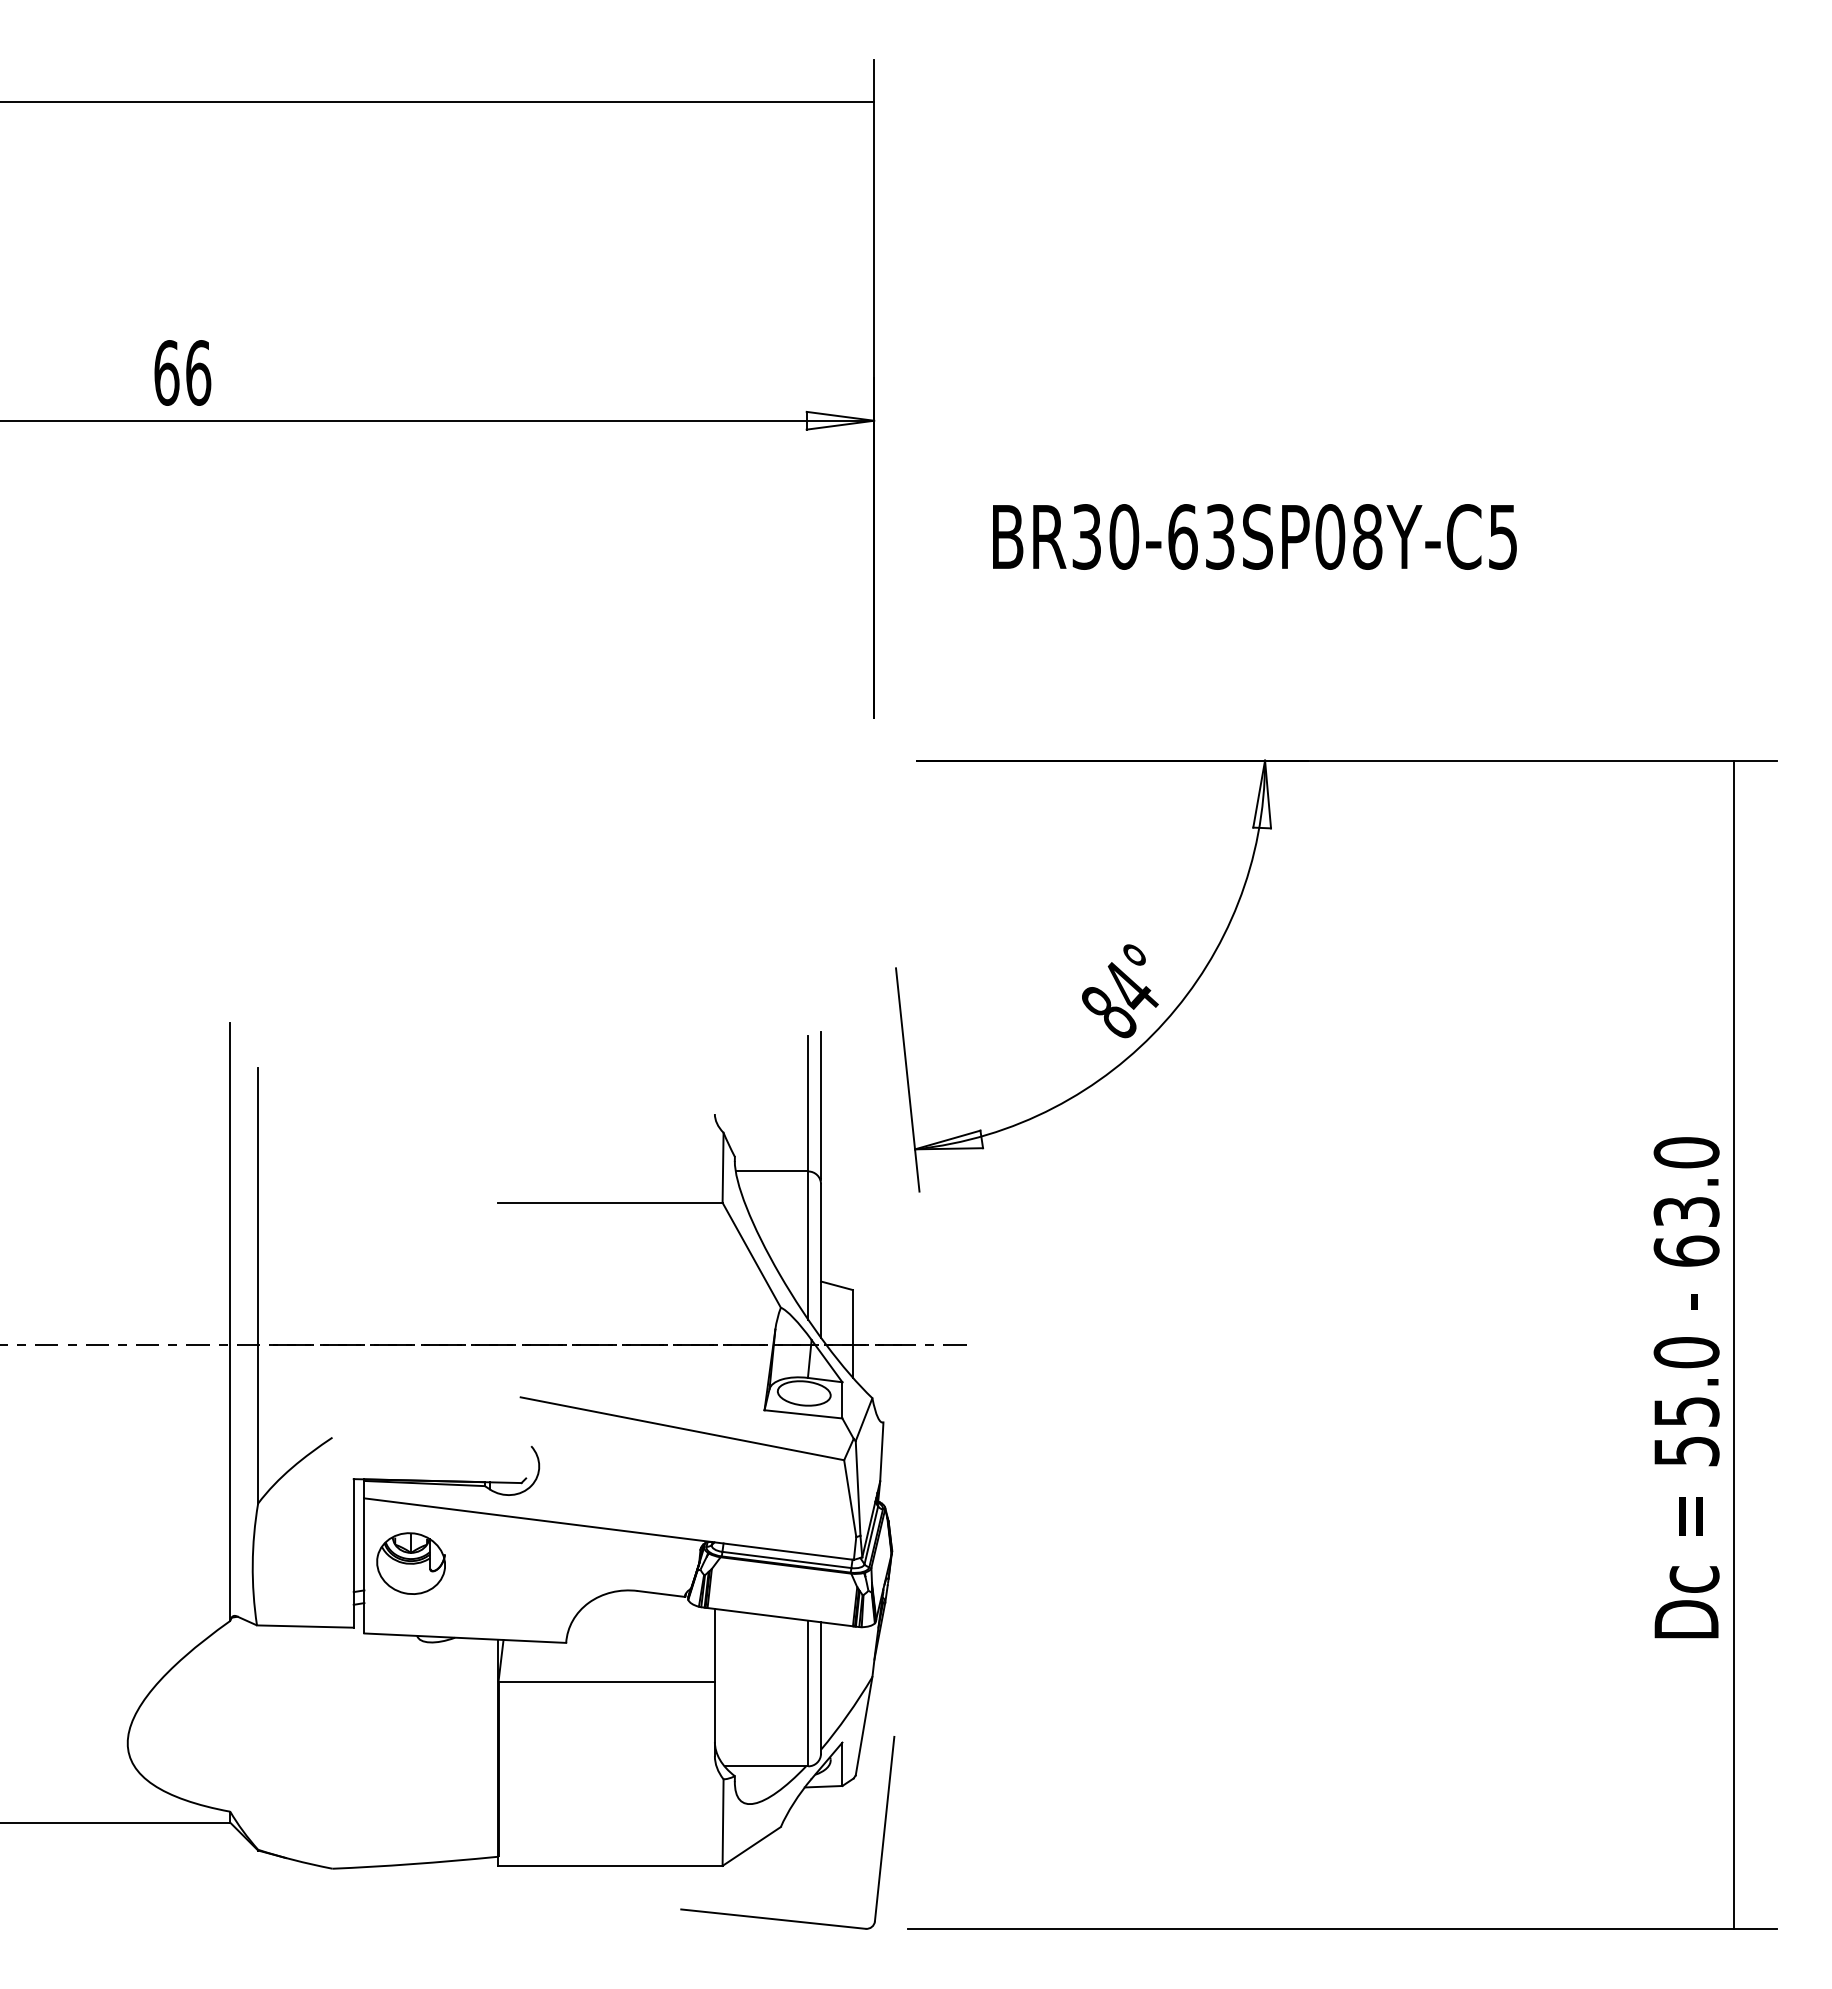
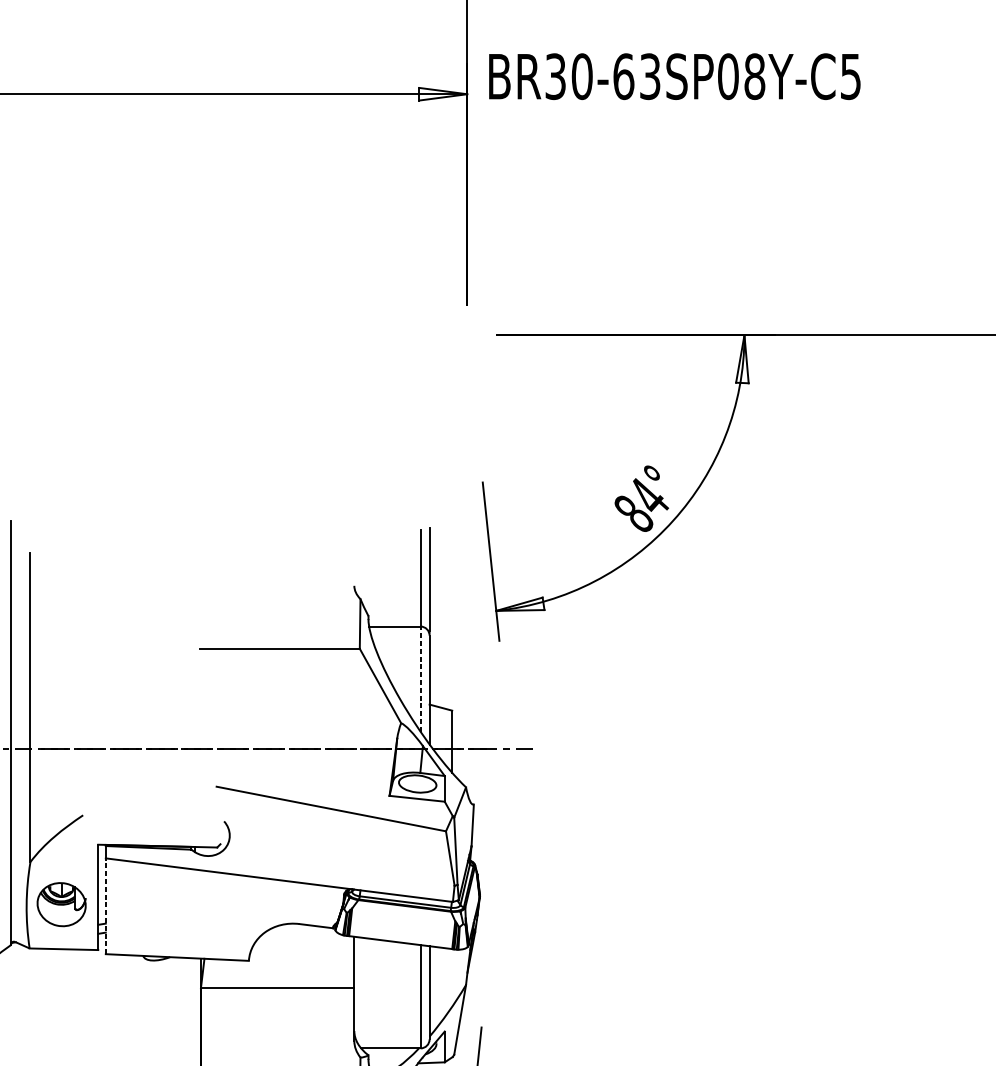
text: (1254, 536) -> (674, 76), moved
line: (808, 1245) -> (420, 679), solid -> dashed
part: (410, 1563) -> (61, 904), moved
line: (364, 1565) -> (105, 905), solid -> dashed

